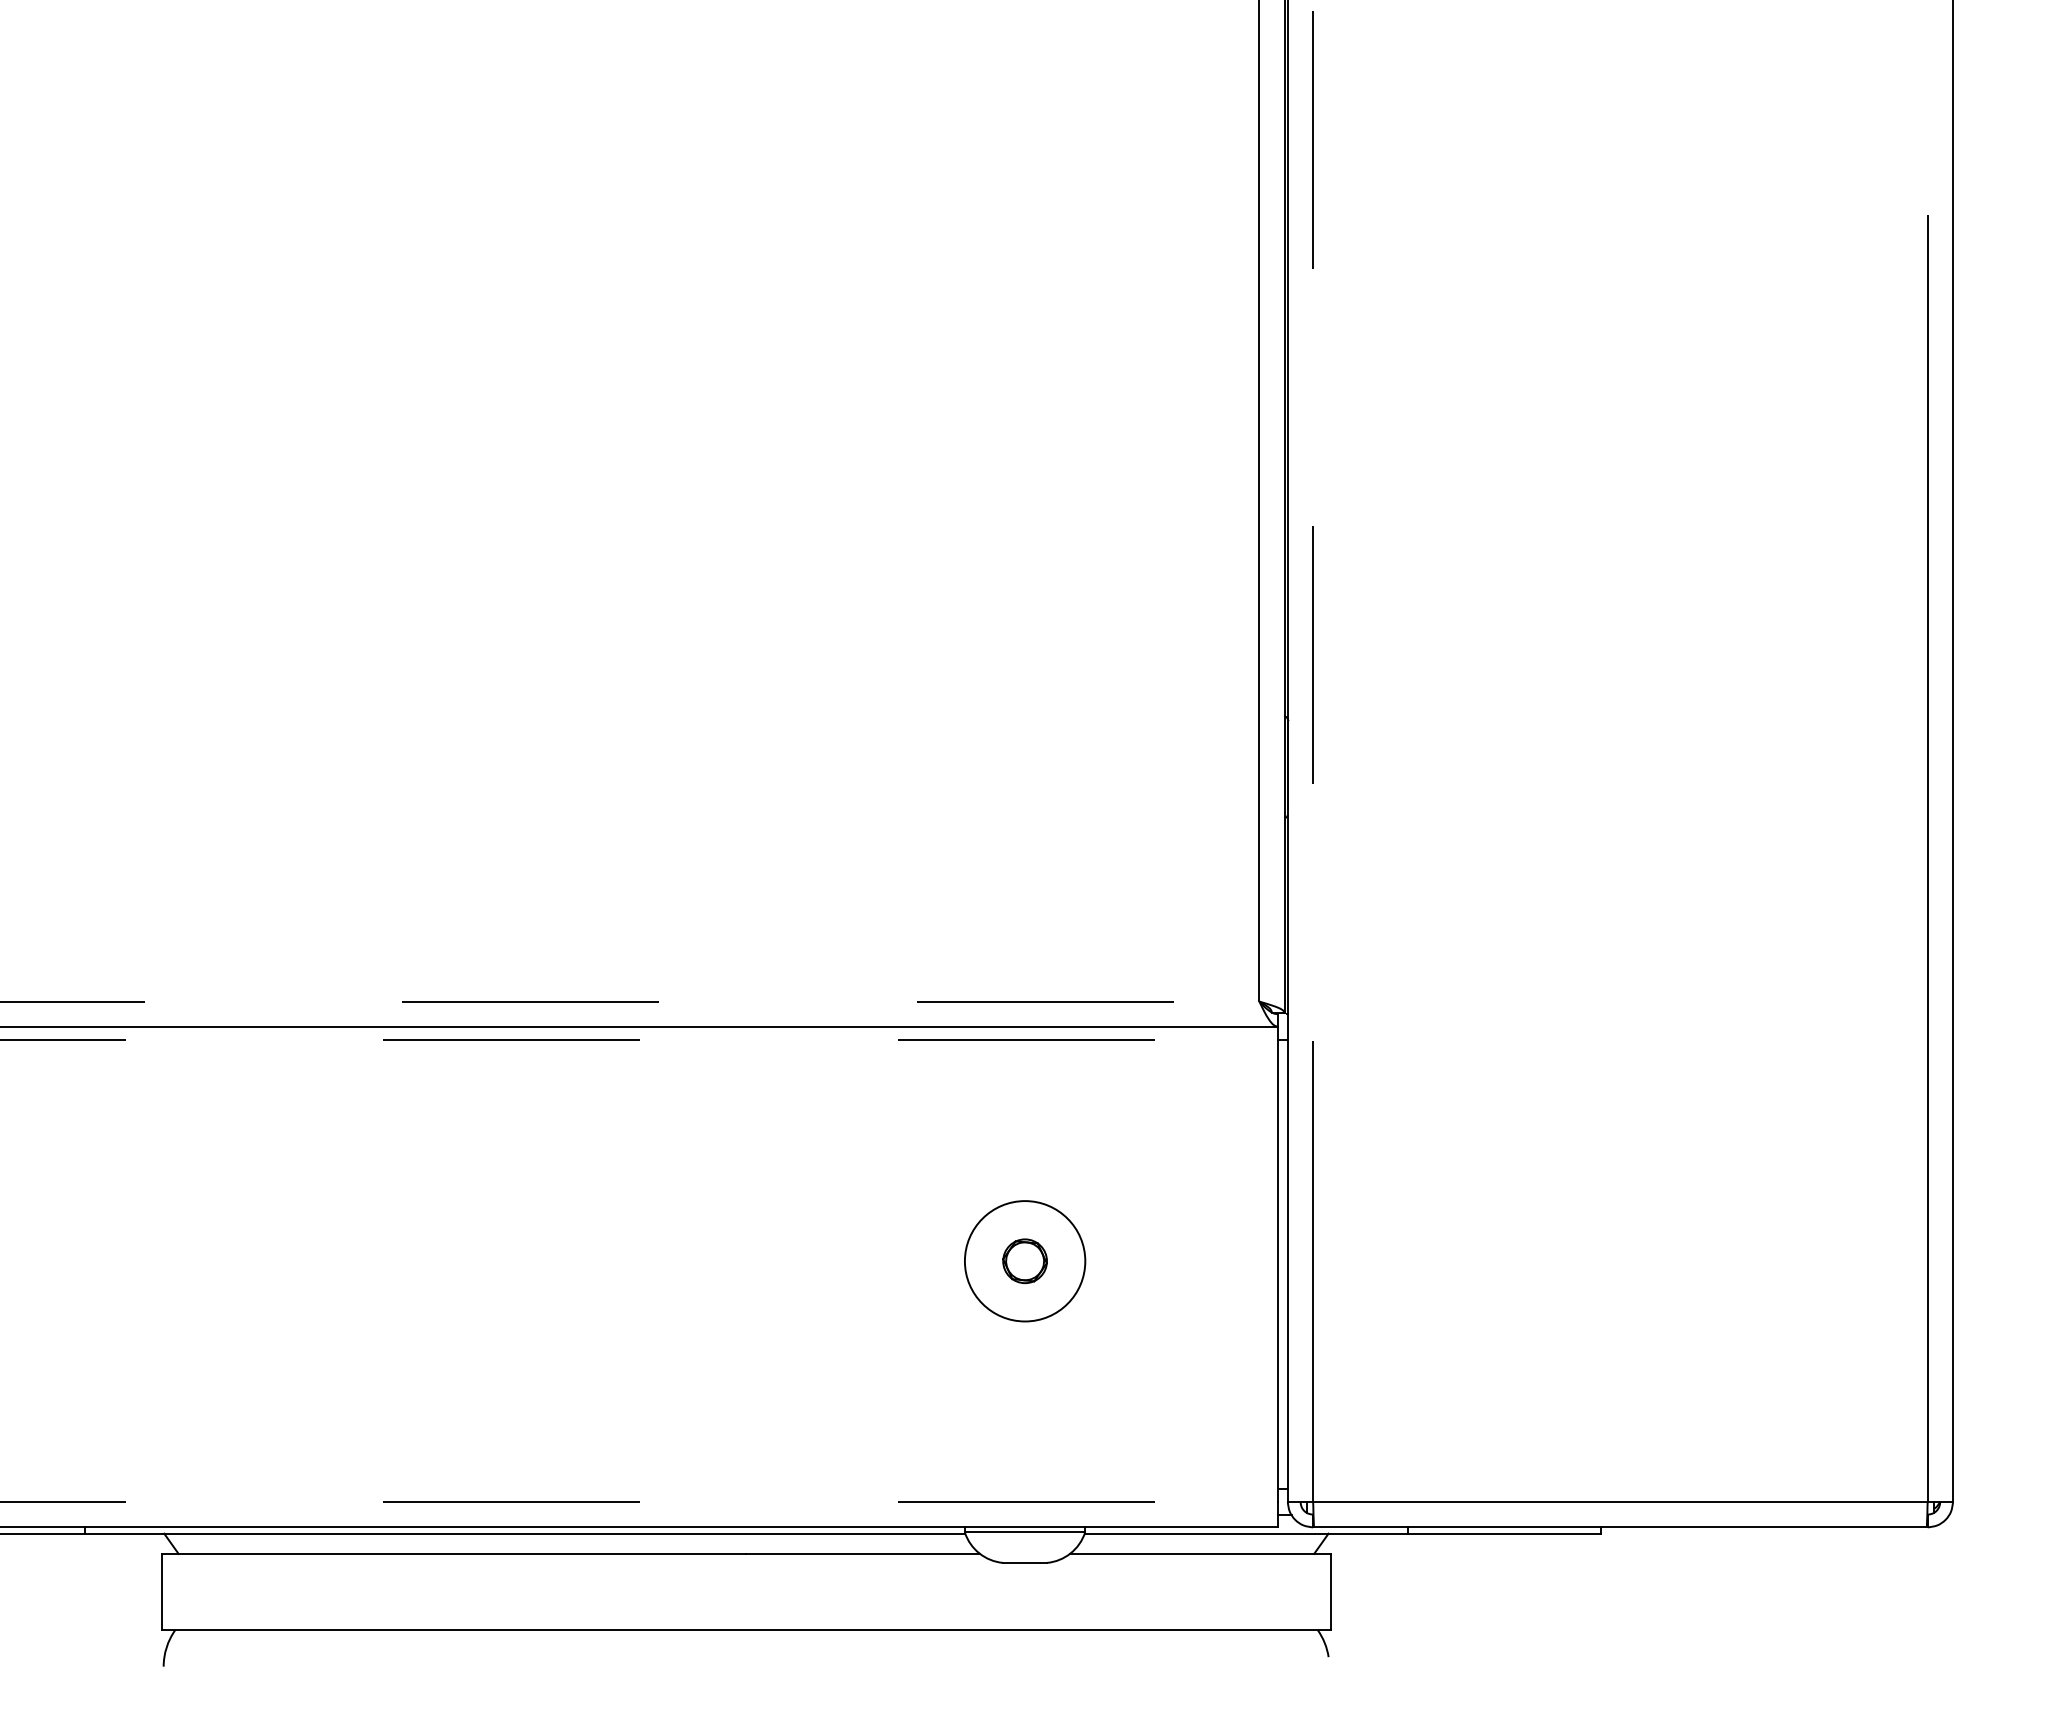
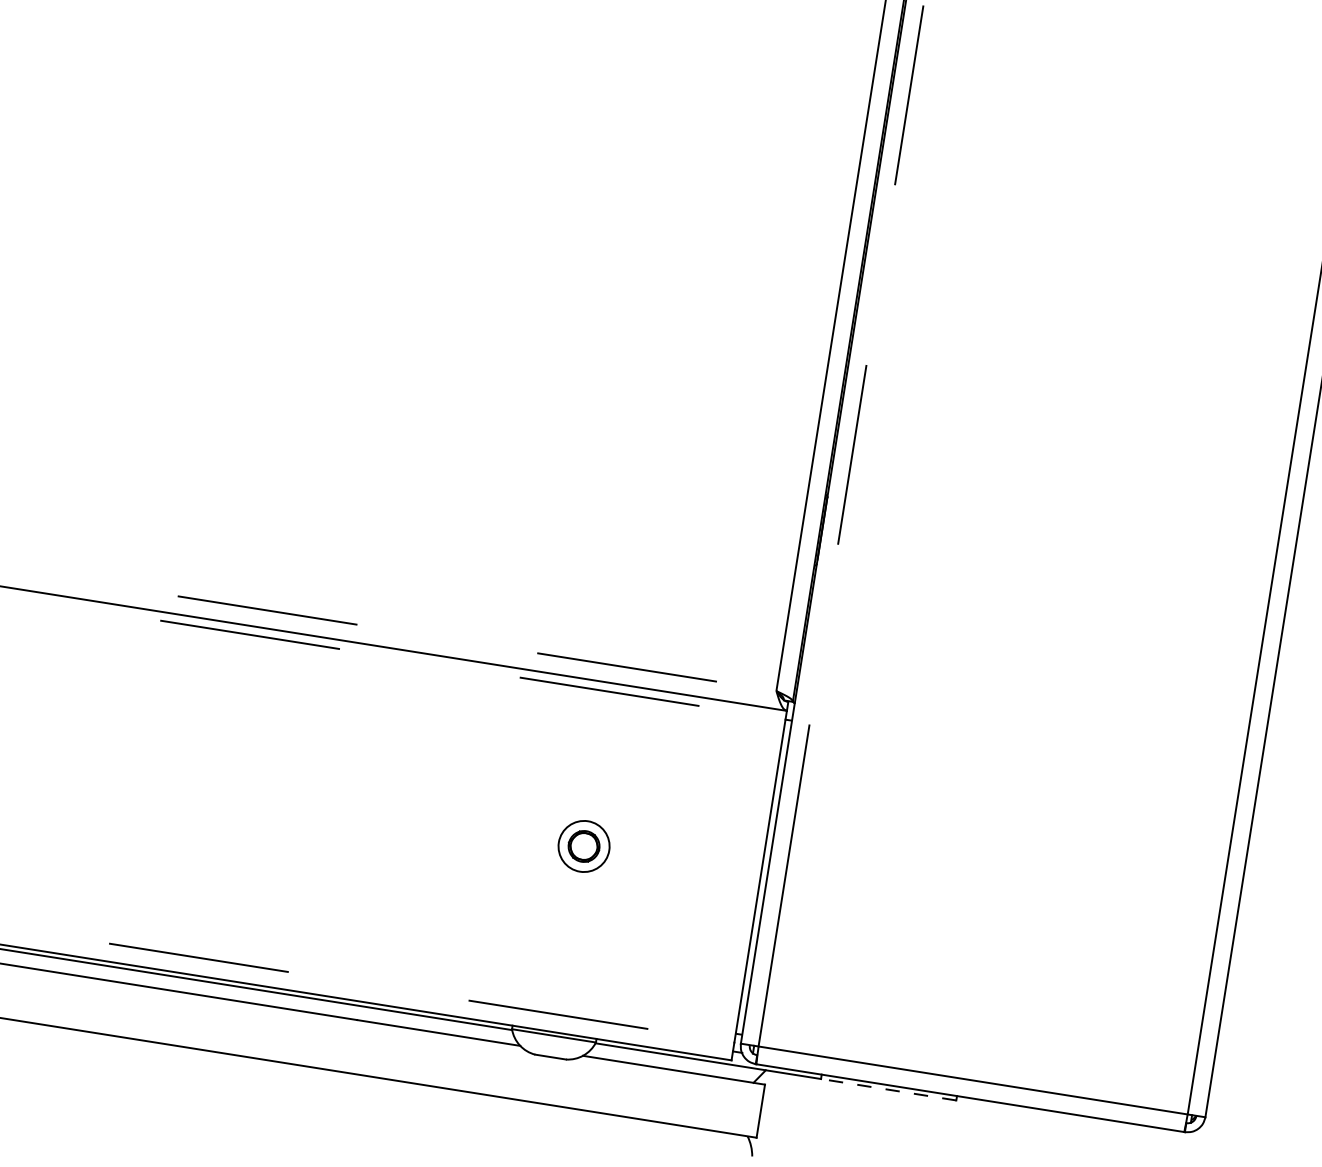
circle: (1024, 1261) -> (583, 846), size x0.6
line: (1504, 1533) -> (888, 1089), solid -> dashed

